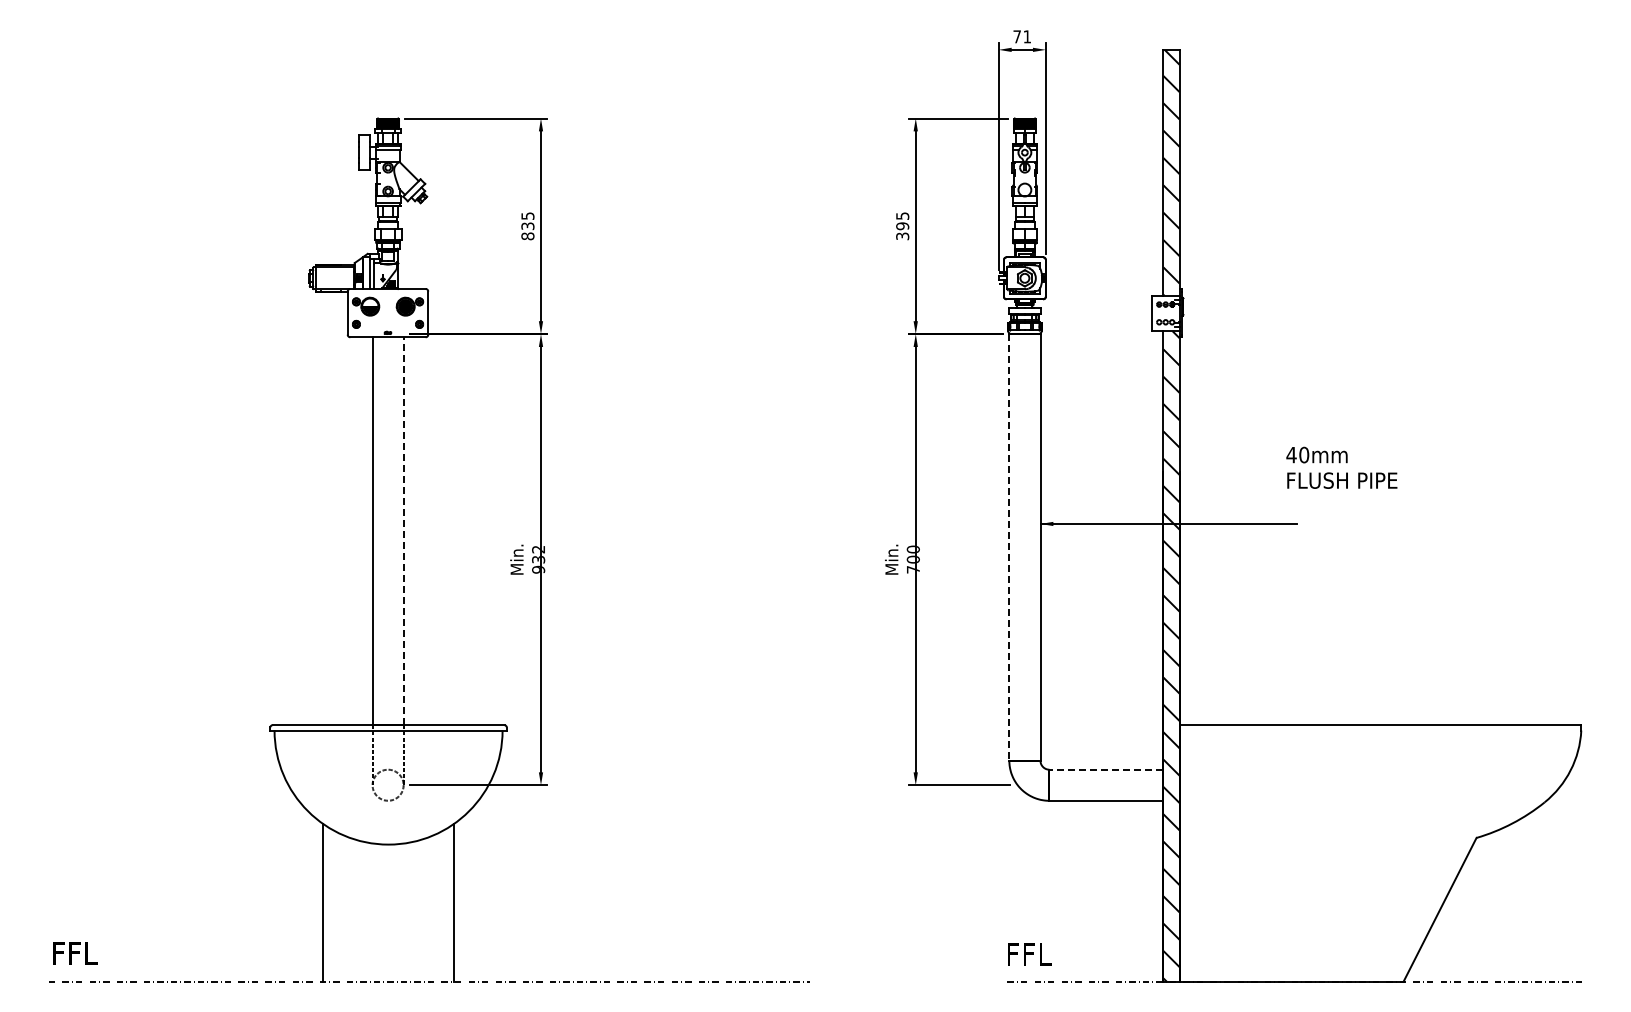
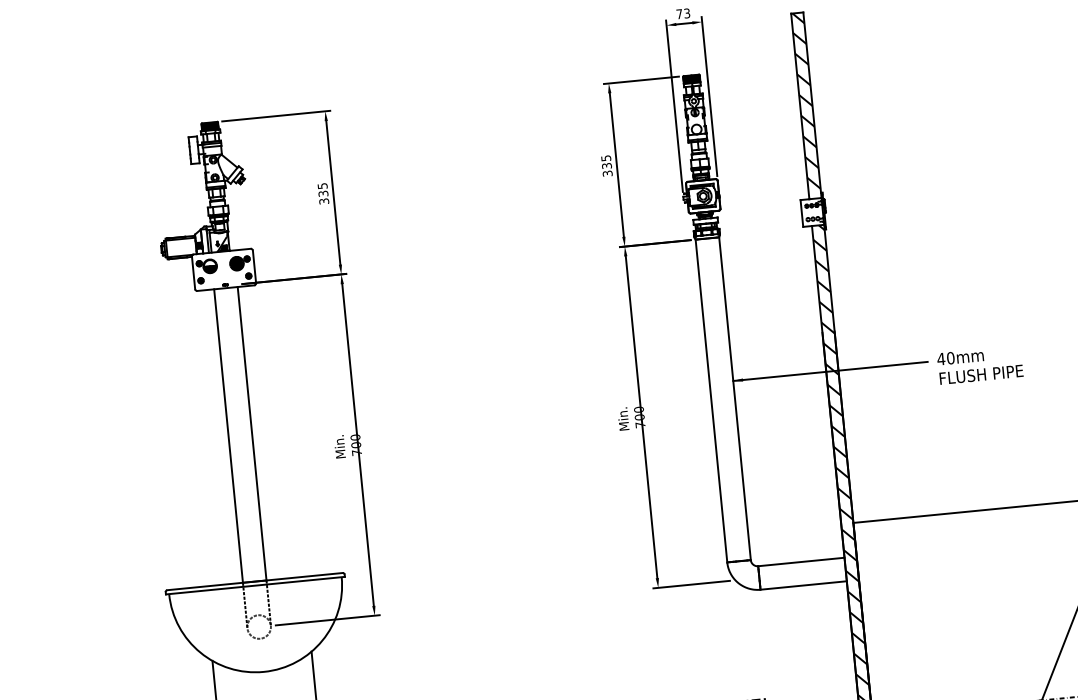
text: (1027, 36) -> (687, 13), 71 -> 73
text: (902, 226) -> (606, 166), 395 -> 335
text: (527, 236) -> (323, 201), 835 -> 335
text: (1341, 467) -> (979, 364), moved
line: (403, 531) -> (251, 433), dashed -> solid
line: (1009, 547) -> (711, 401), dashed -> solid
text: (538, 559) -> (356, 445), 932 -> 700
line: (1105, 769) -> (800, 561), dashed -> solid

